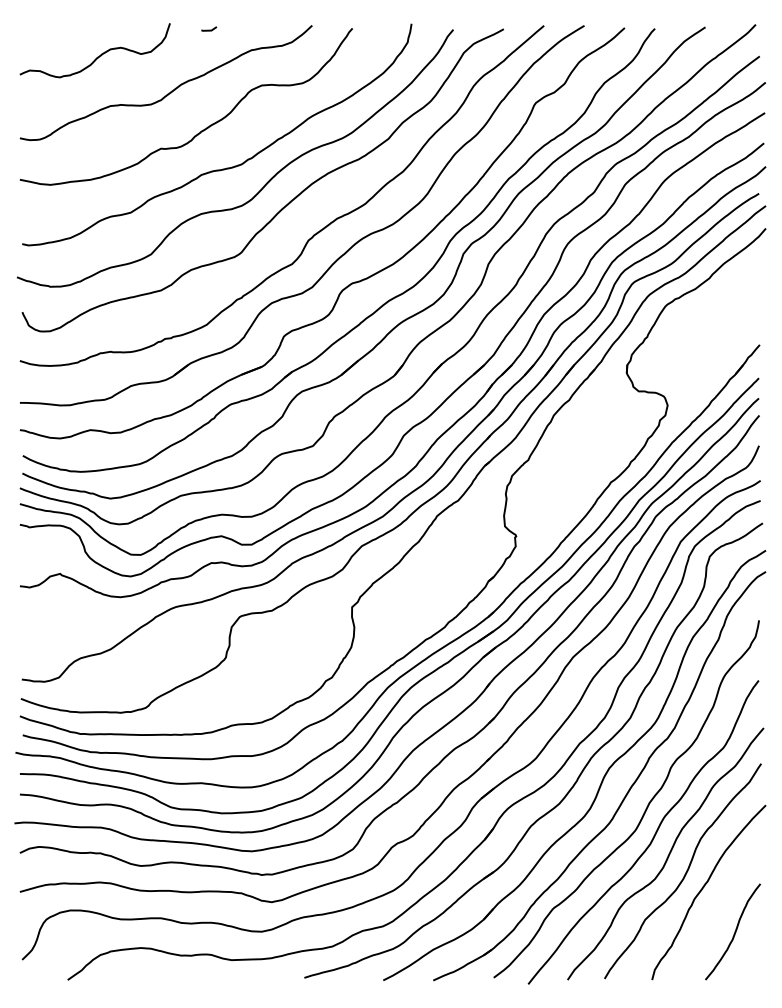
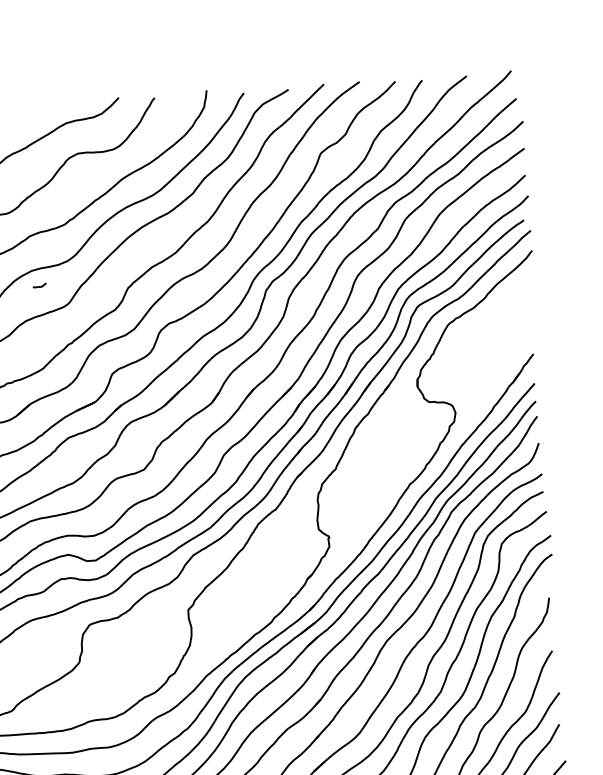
line: (209, 29) -> (40, 285), moved

